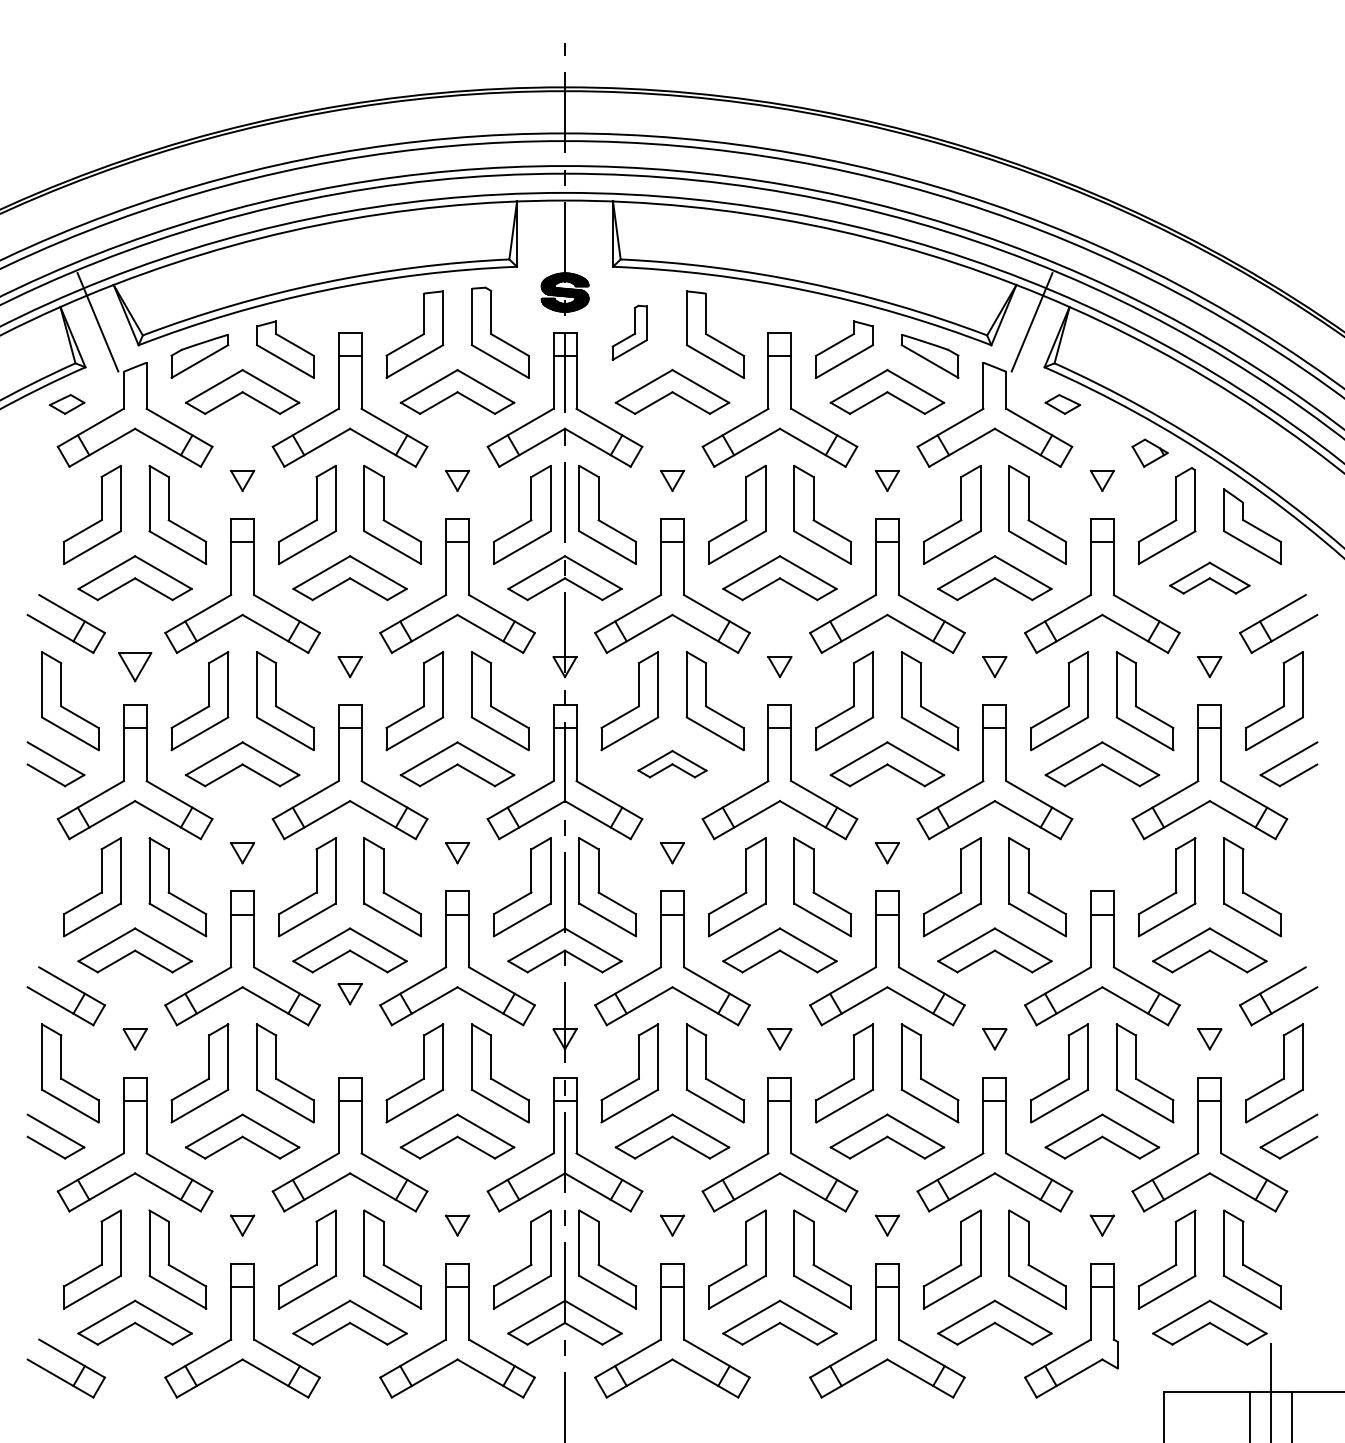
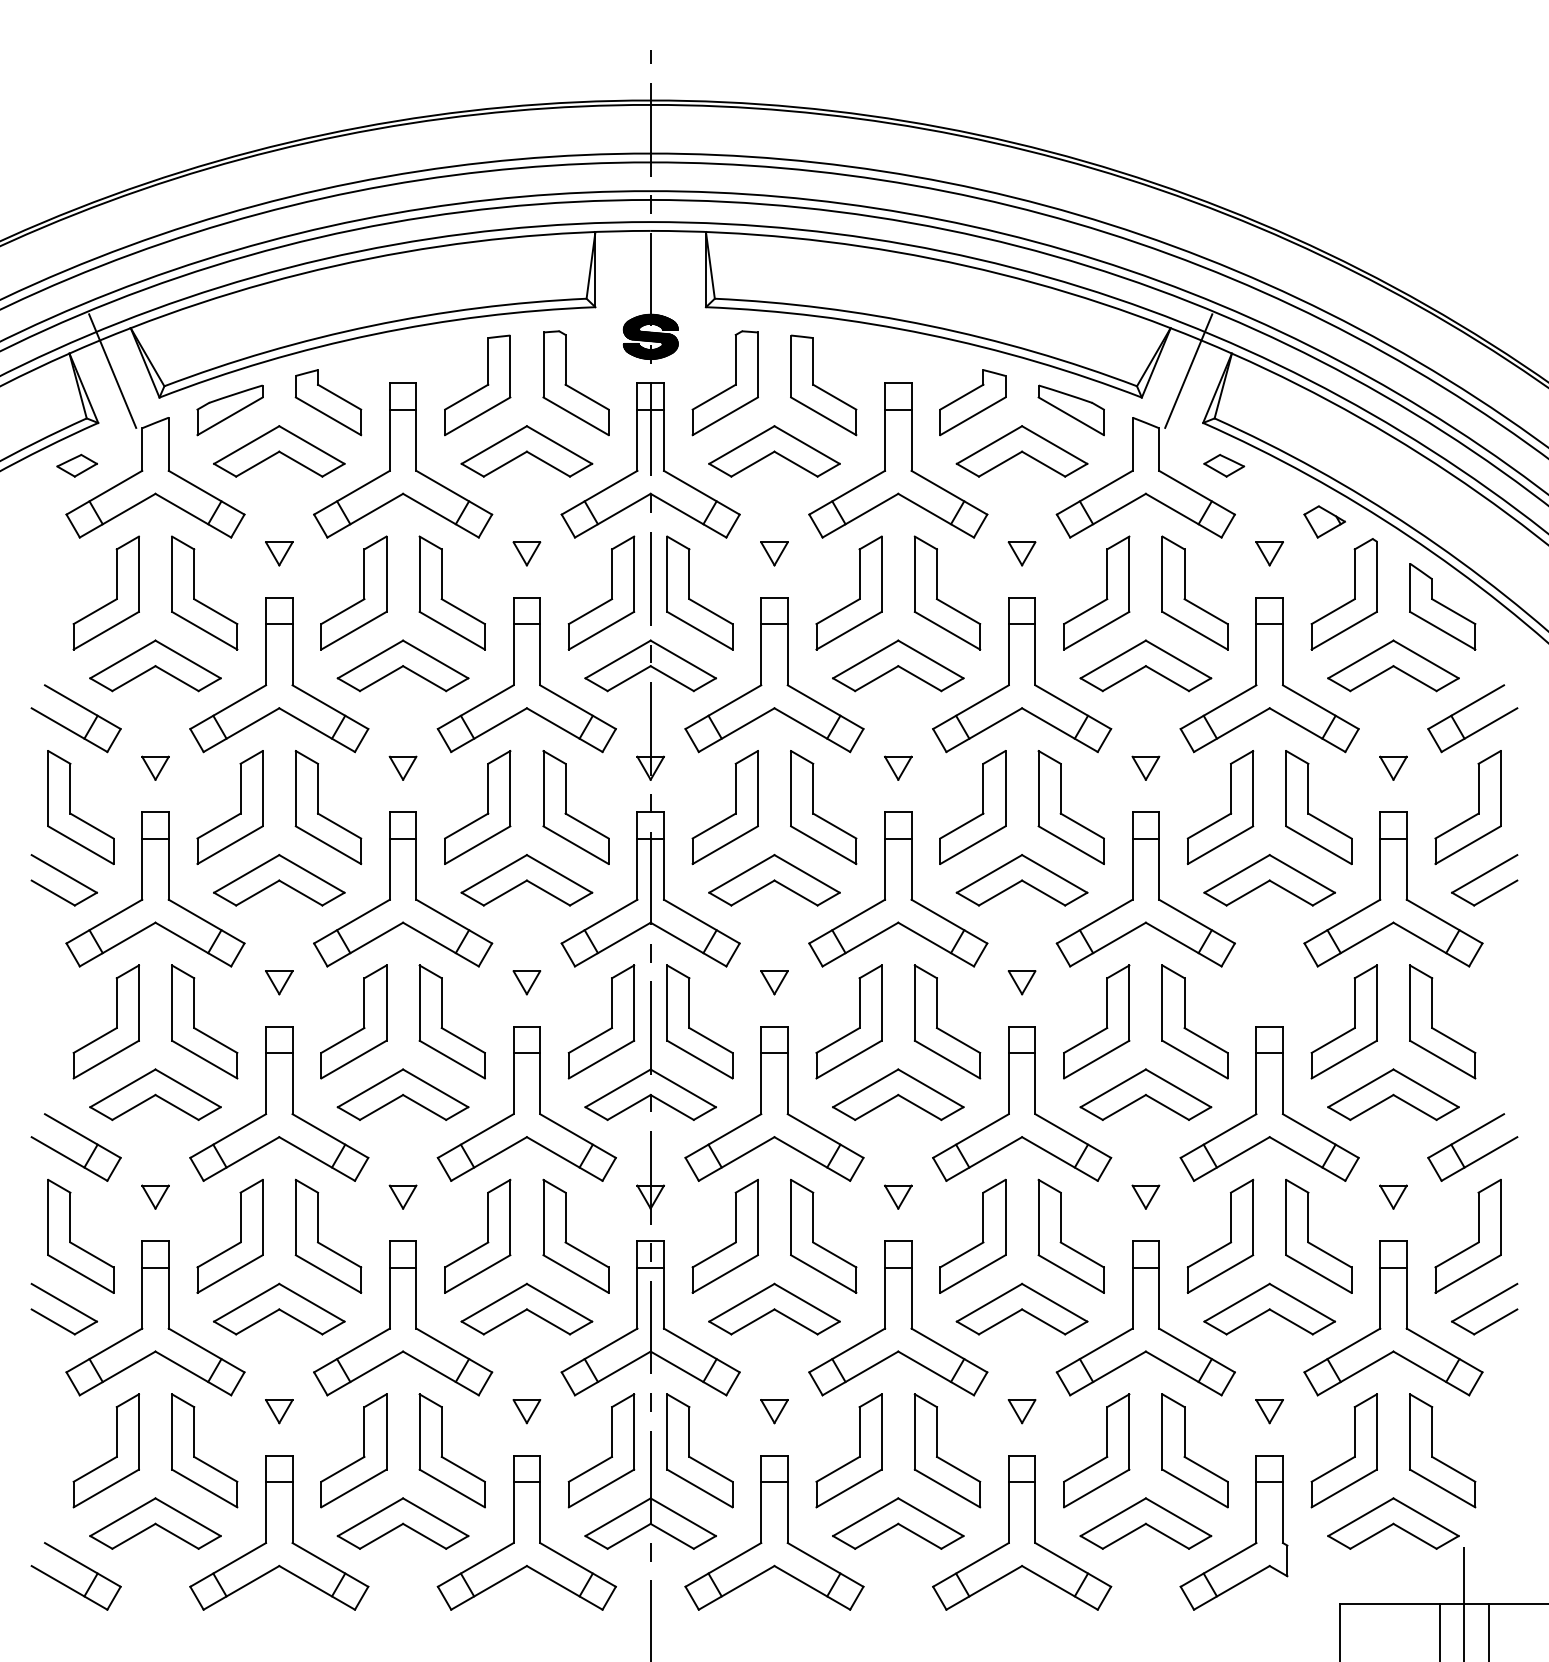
part: (629, 333) -> (724, 383), size x1.67
part: (1209, 577) -> (1393, 665), size x1.43
part: (135, 666) -> (155, 767), size x0.71
part: (672, 763) -> (774, 879), size x1.67
part: (349, 993) -> (402, 1196), moved

